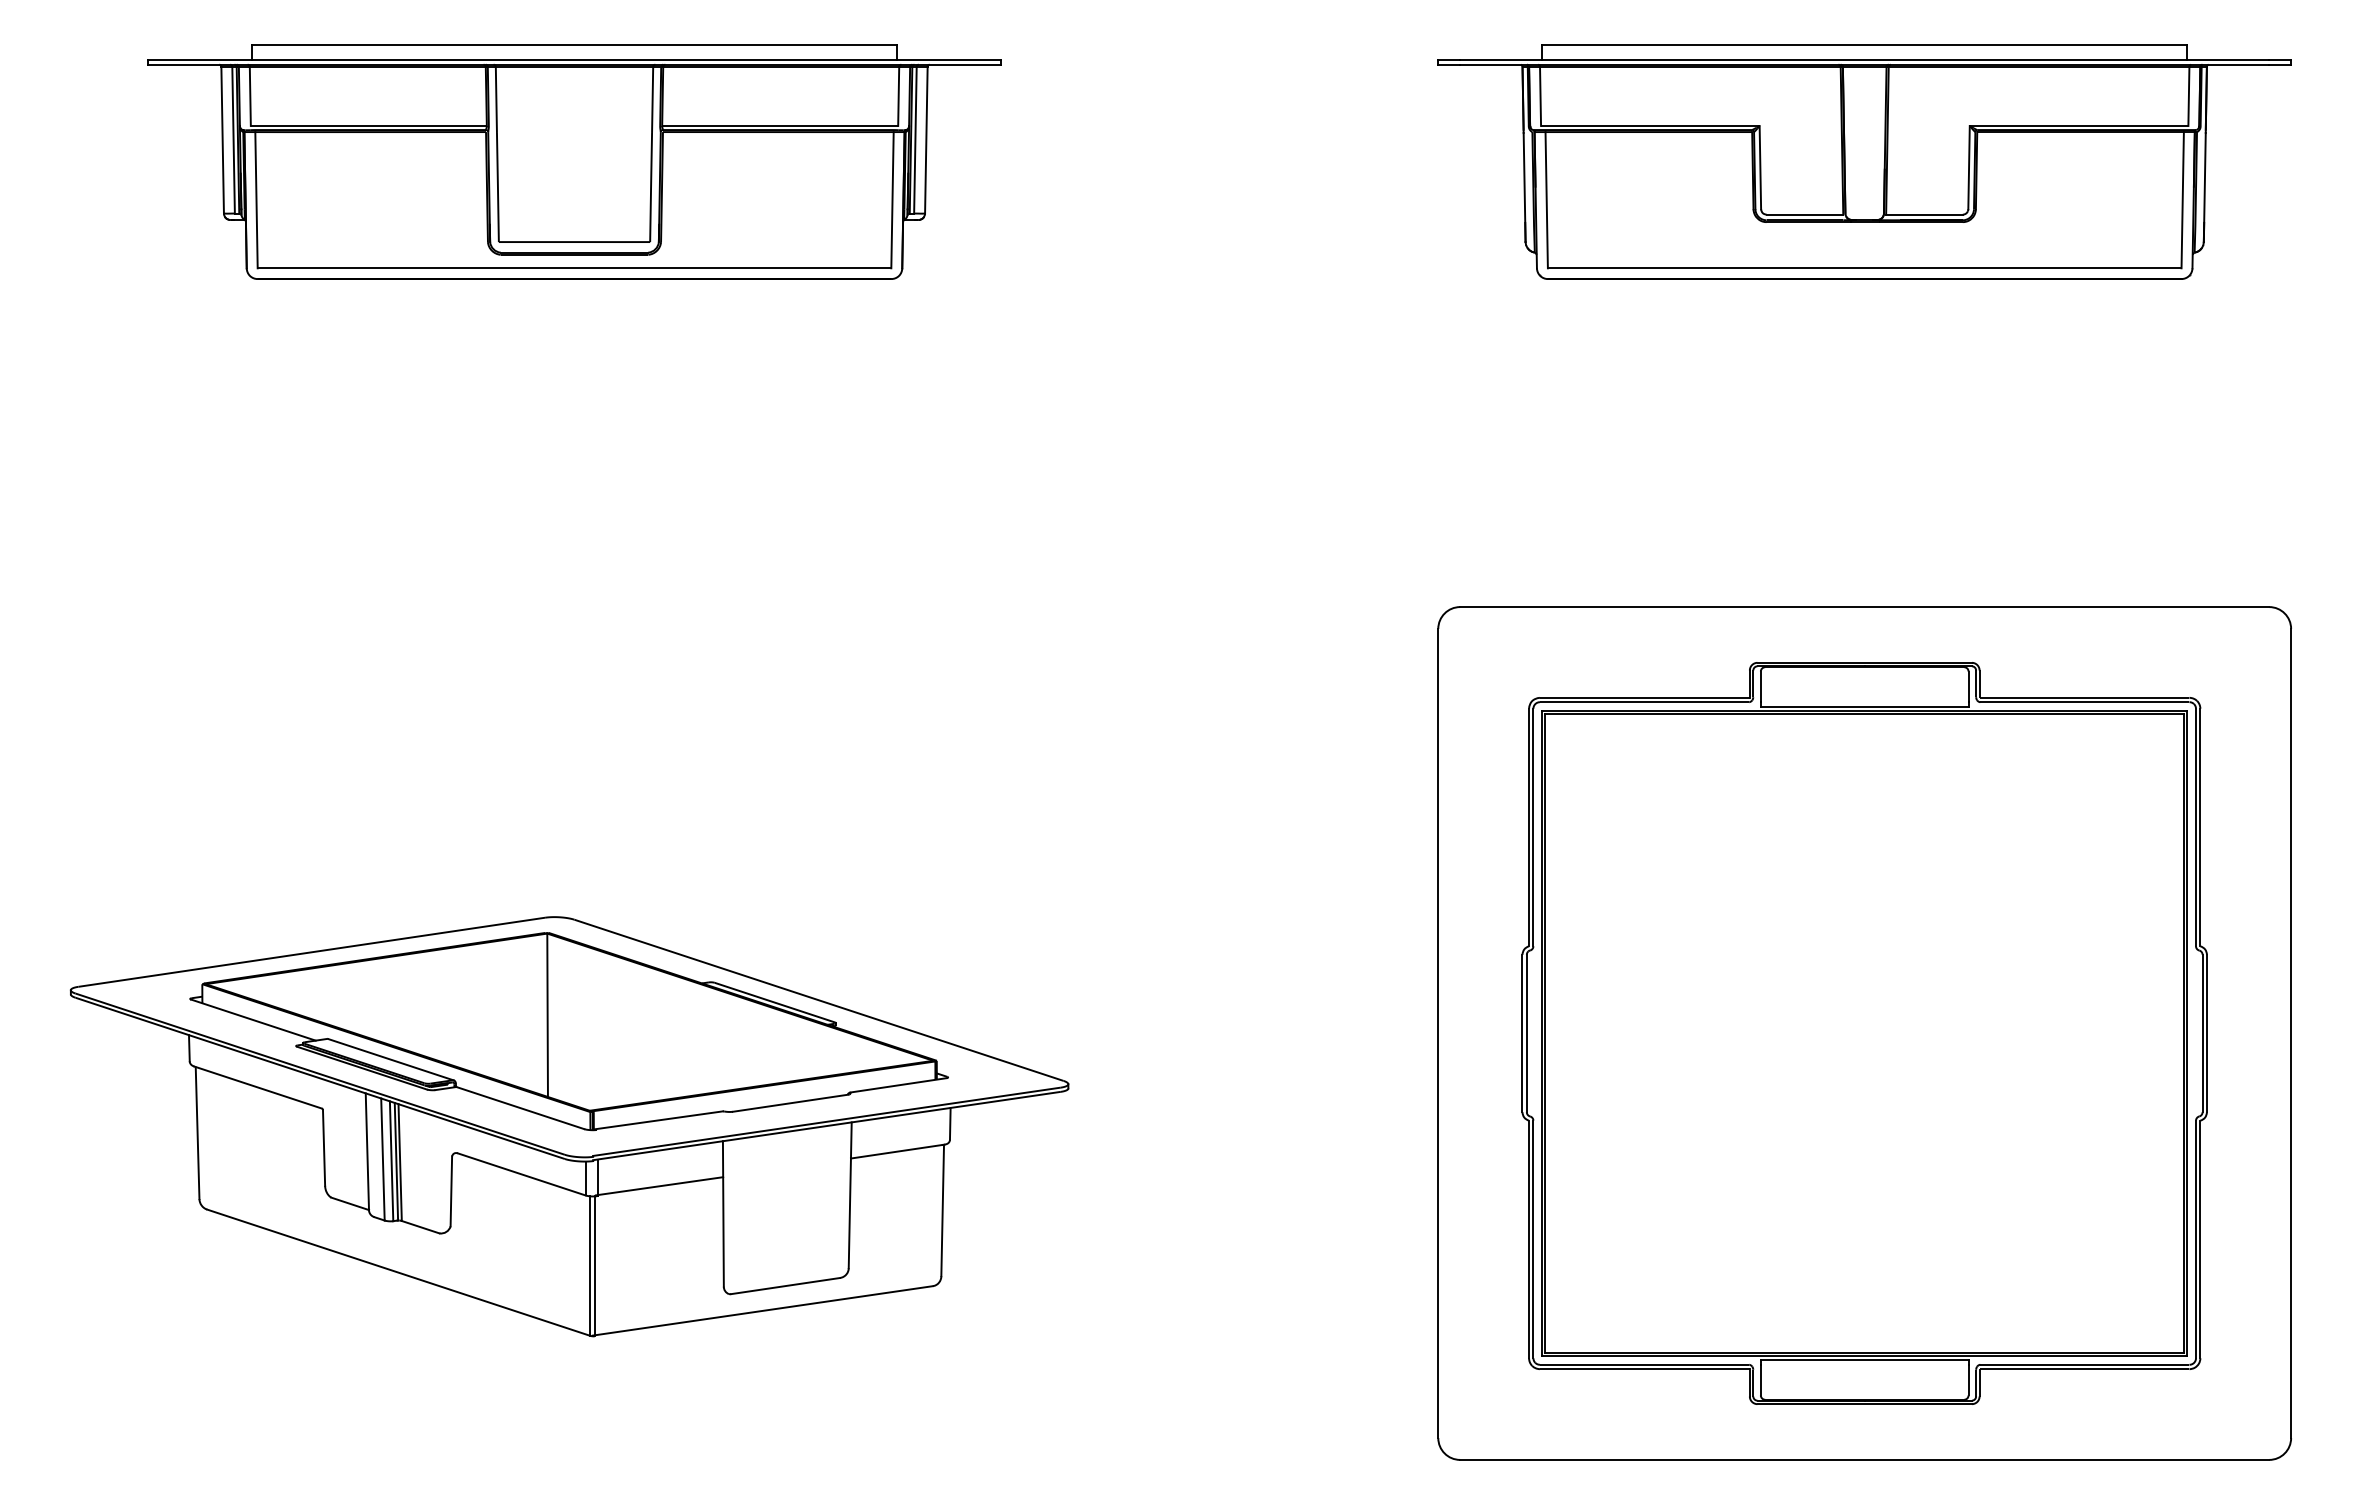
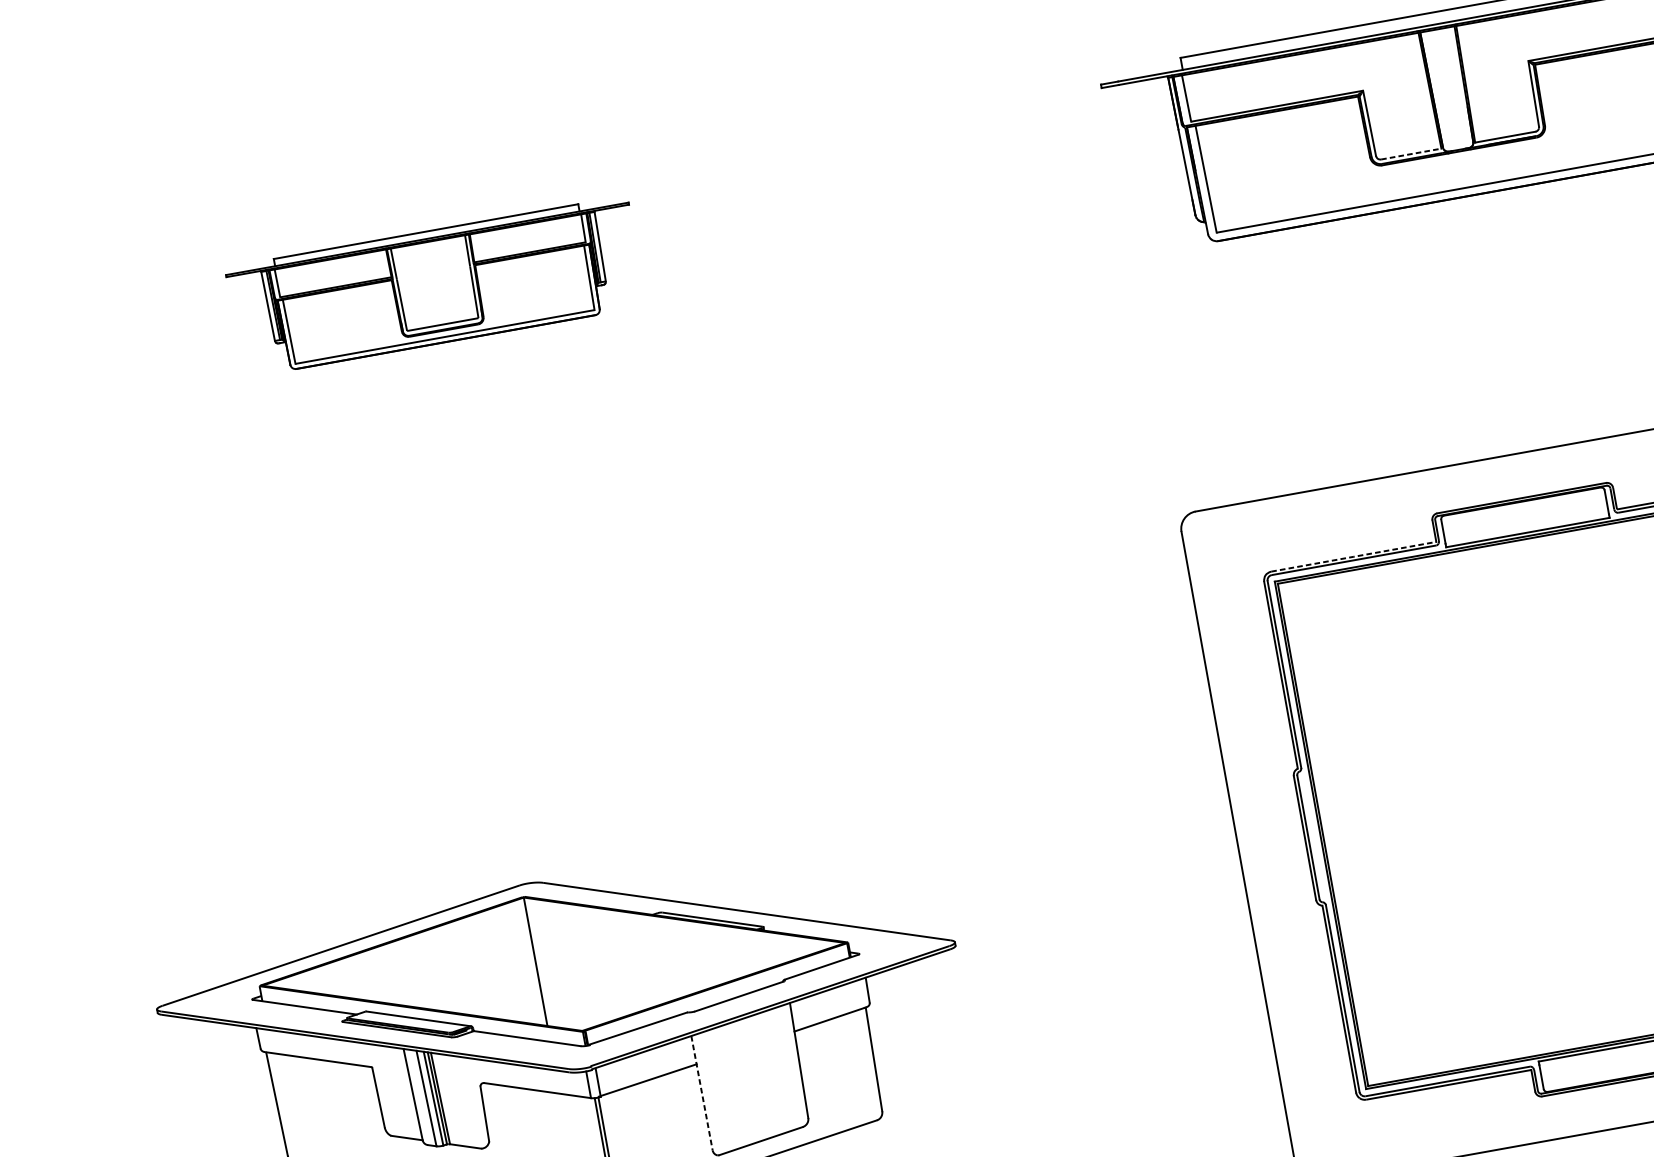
part: (574, 161) -> (435, 286), size x0.6
line: (1805, 214) -> (1411, 153), solid -> dashed
line: (1644, 697) -> (1353, 556), solid -> dashed
line: (723, 1213) -> (702, 1092), solid -> dashed

